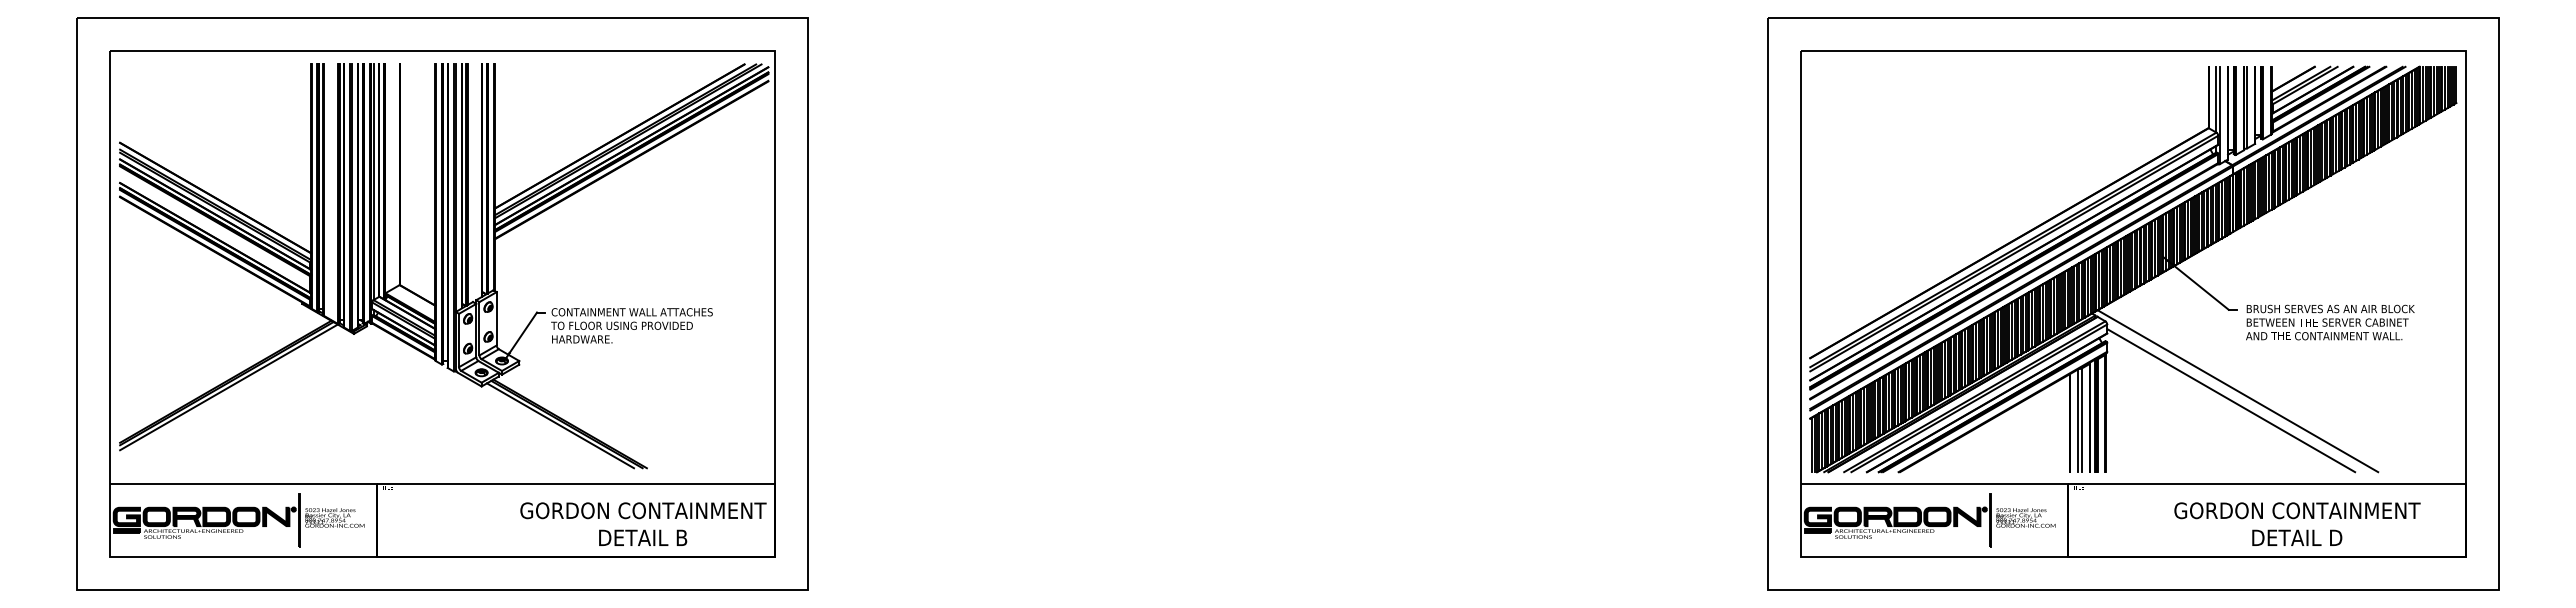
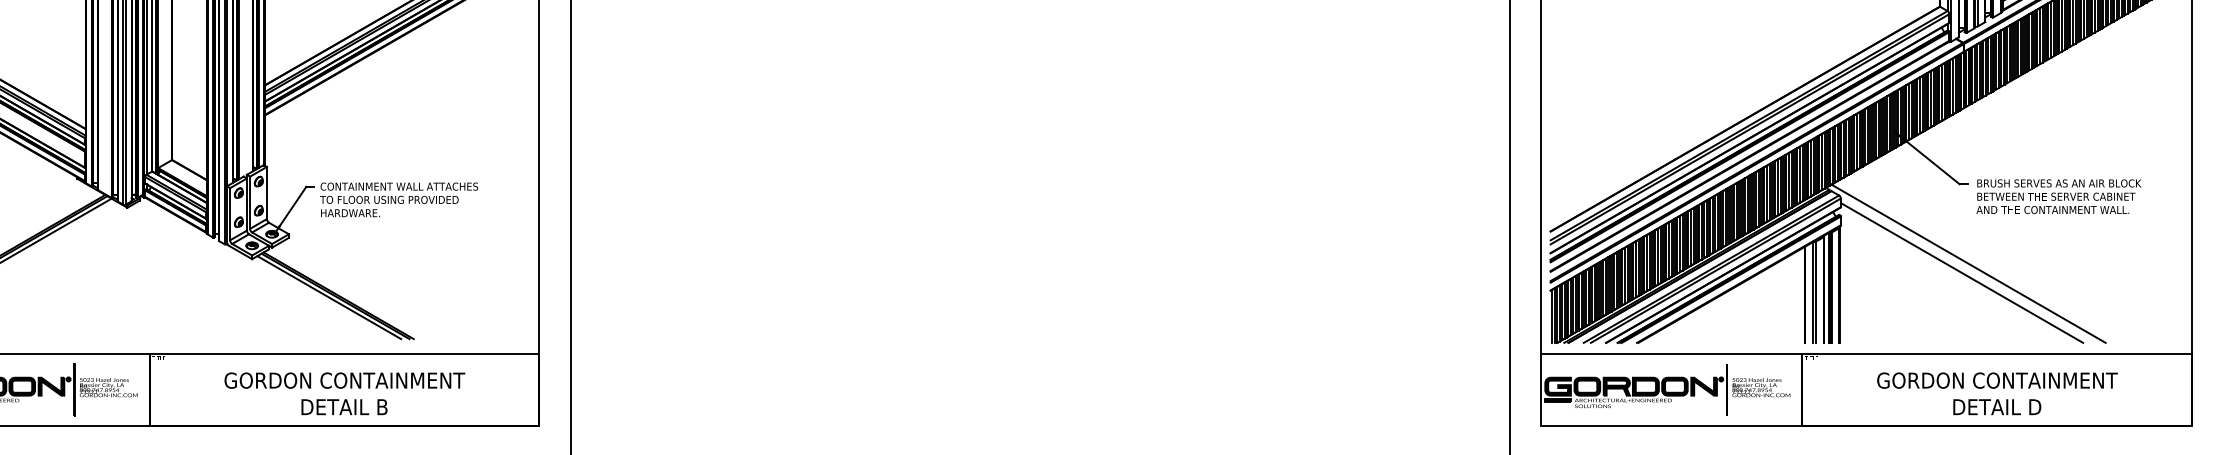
text: (643, 523) -> (344, 393), moved
text: (2297, 523) -> (1997, 393), moved

